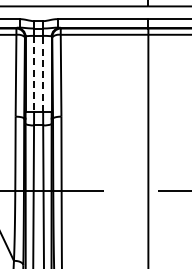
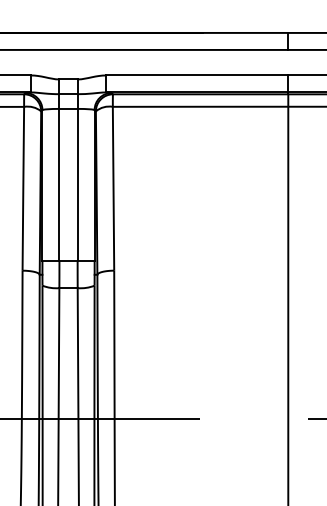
line: (43, 73) -> (78, 184), dashed -> solid
line: (34, 74) -> (60, 186), dashed -> solid

